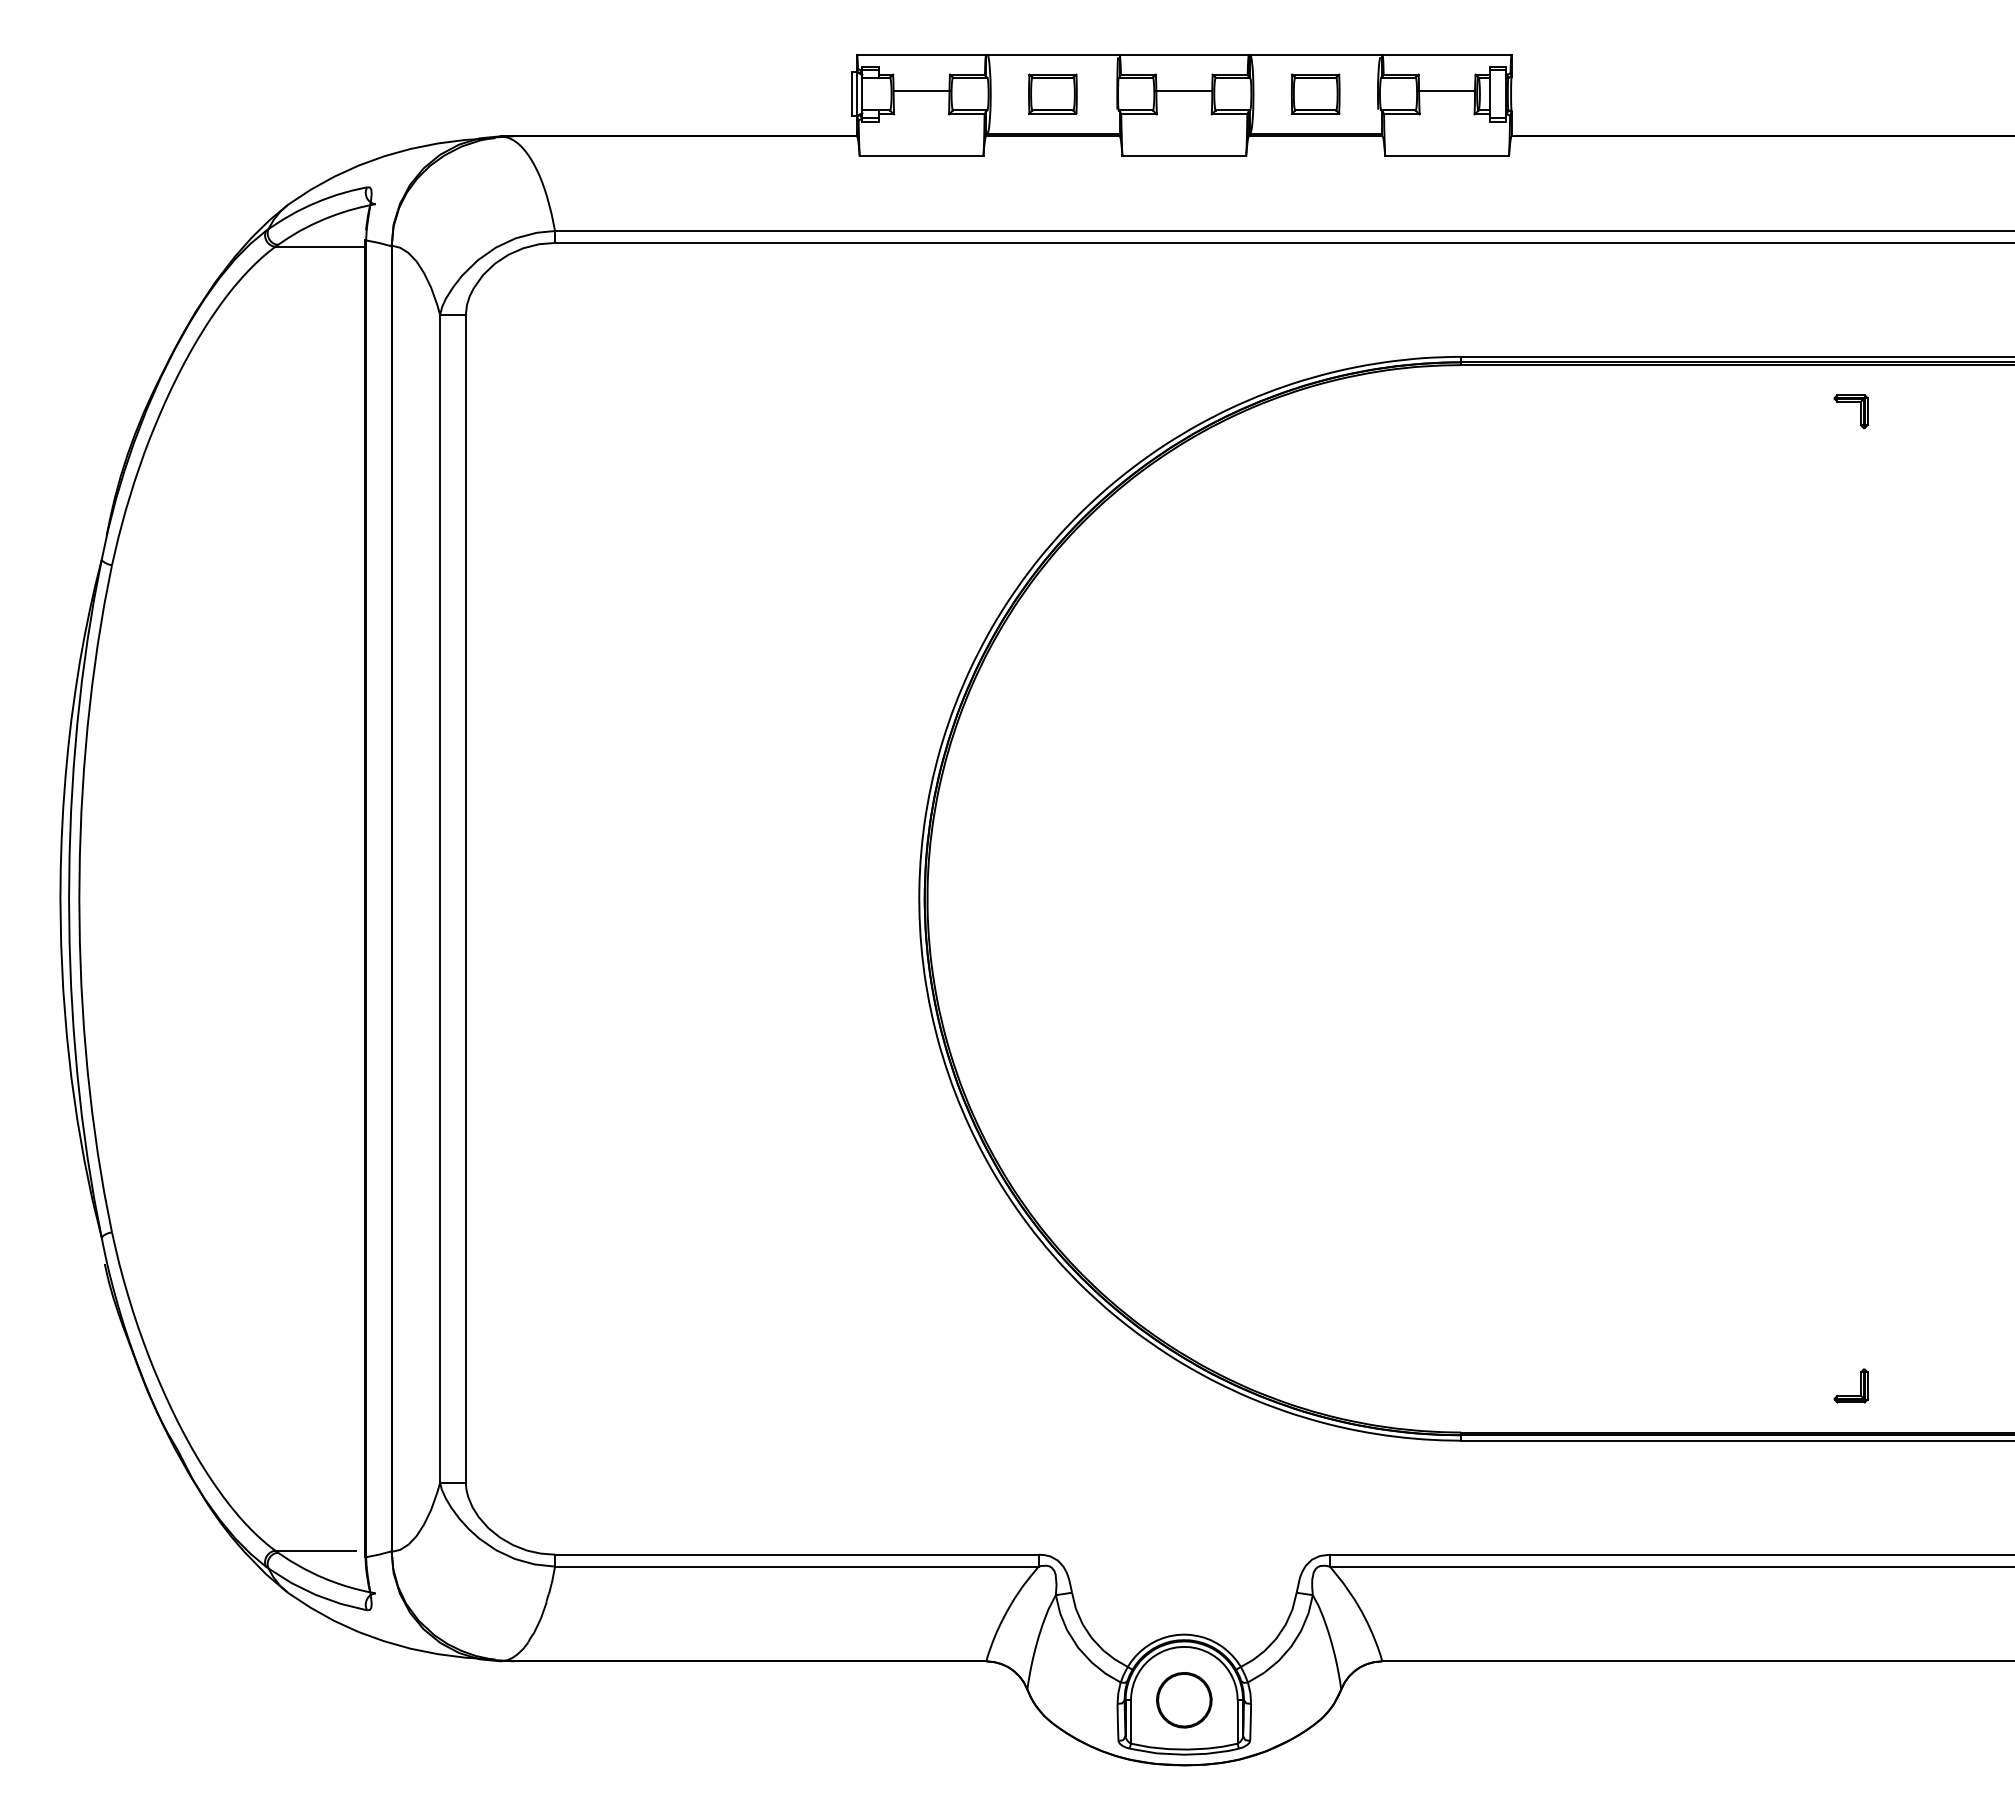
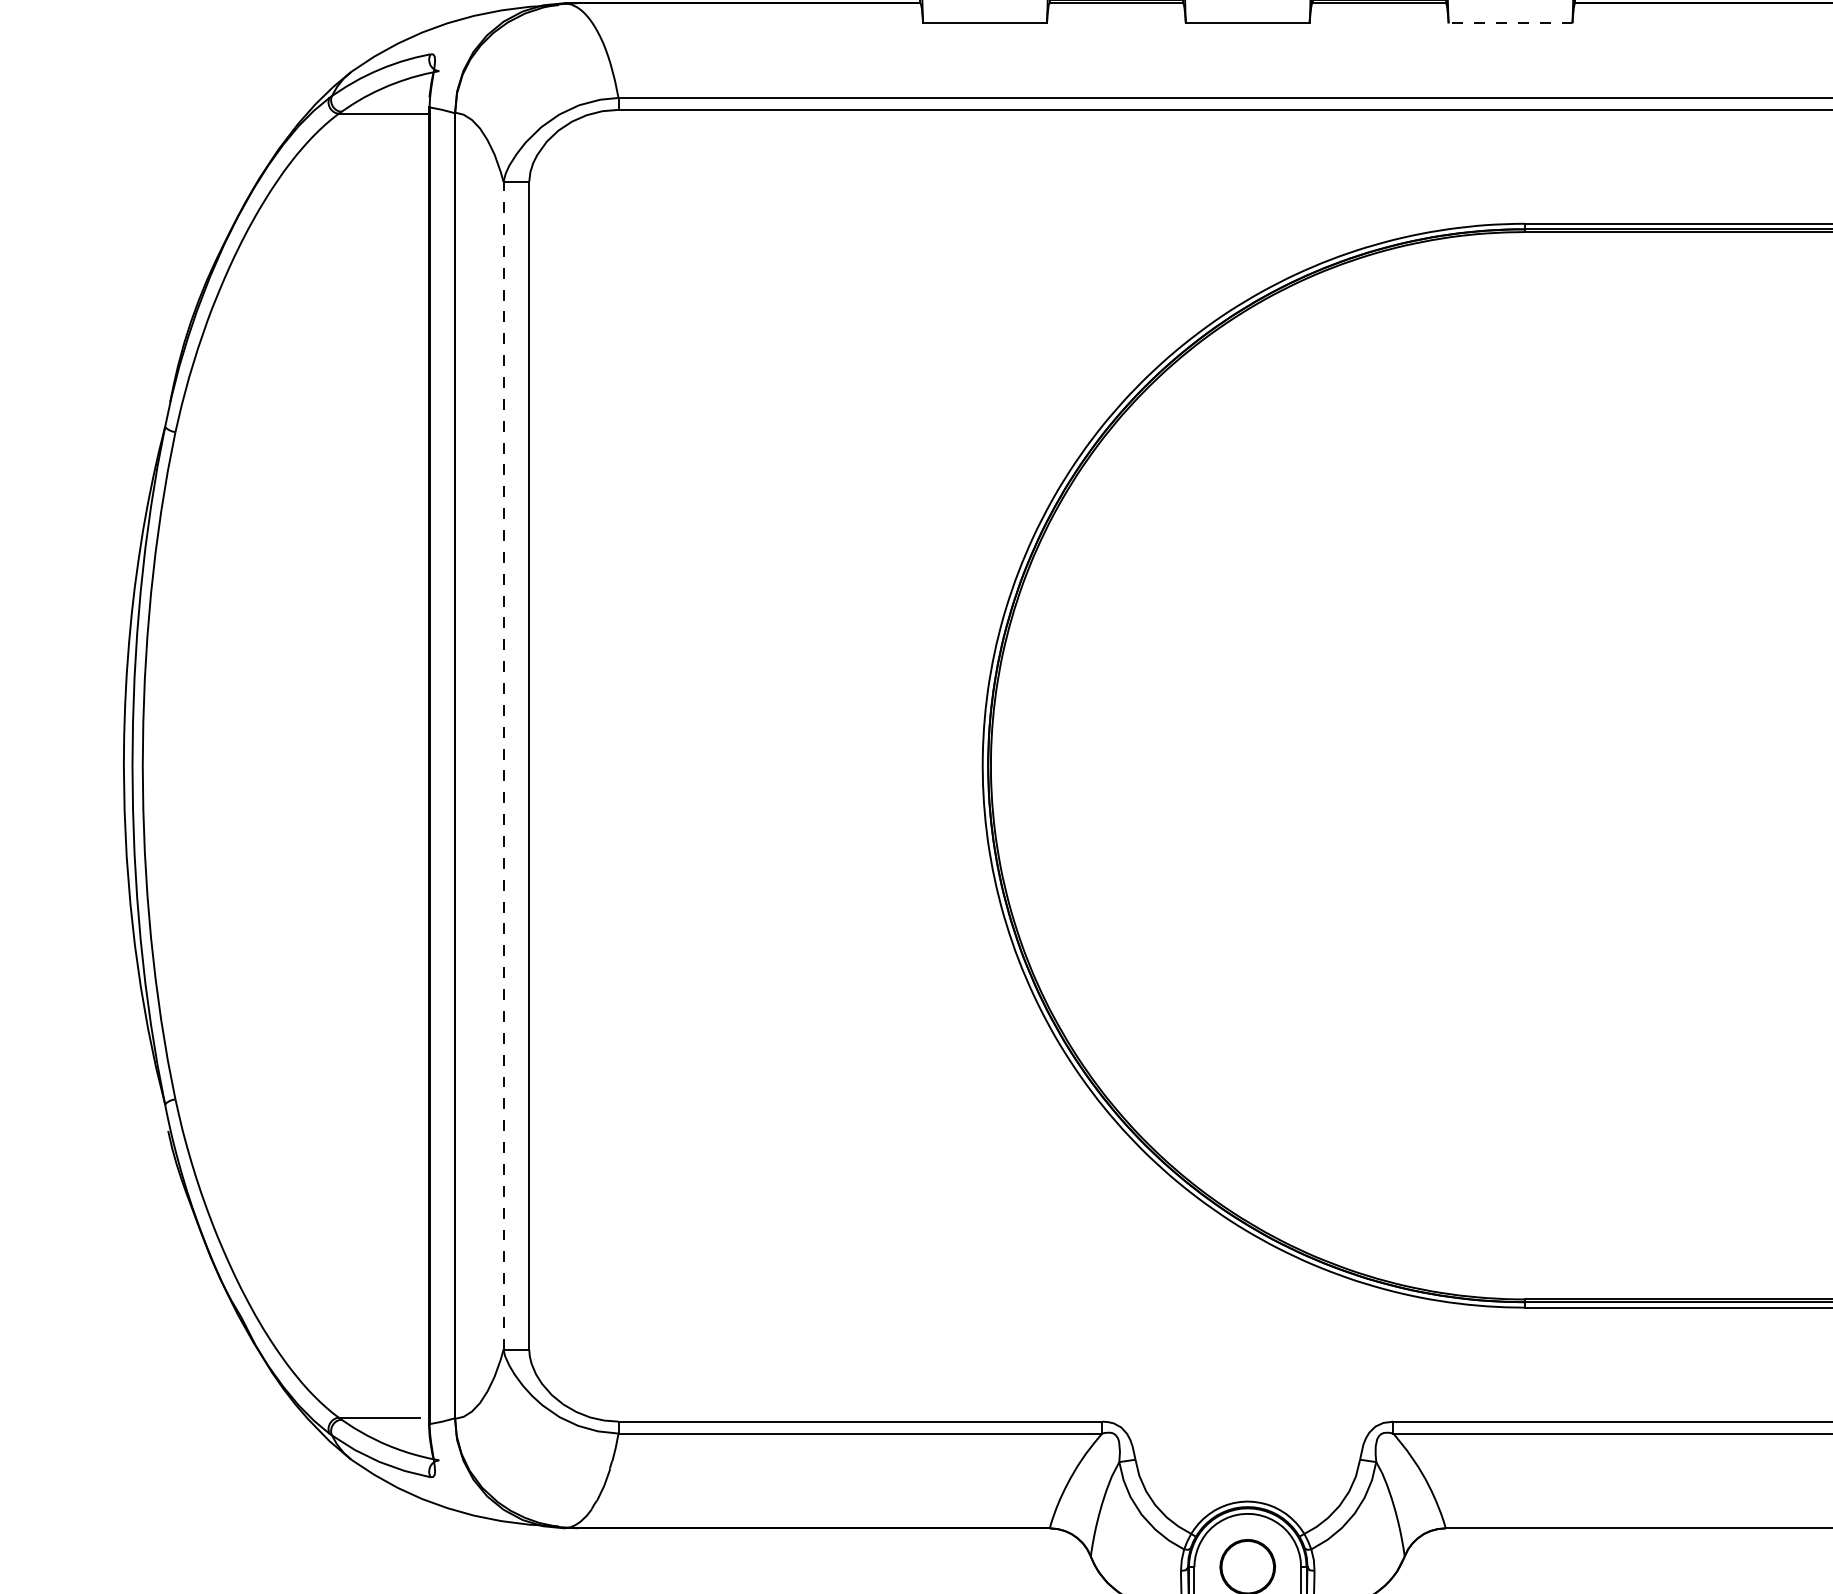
line: (1447, 156) -> (1510, 23), solid -> dashed
line: (440, 898) -> (503, 765), solid -> dashed

